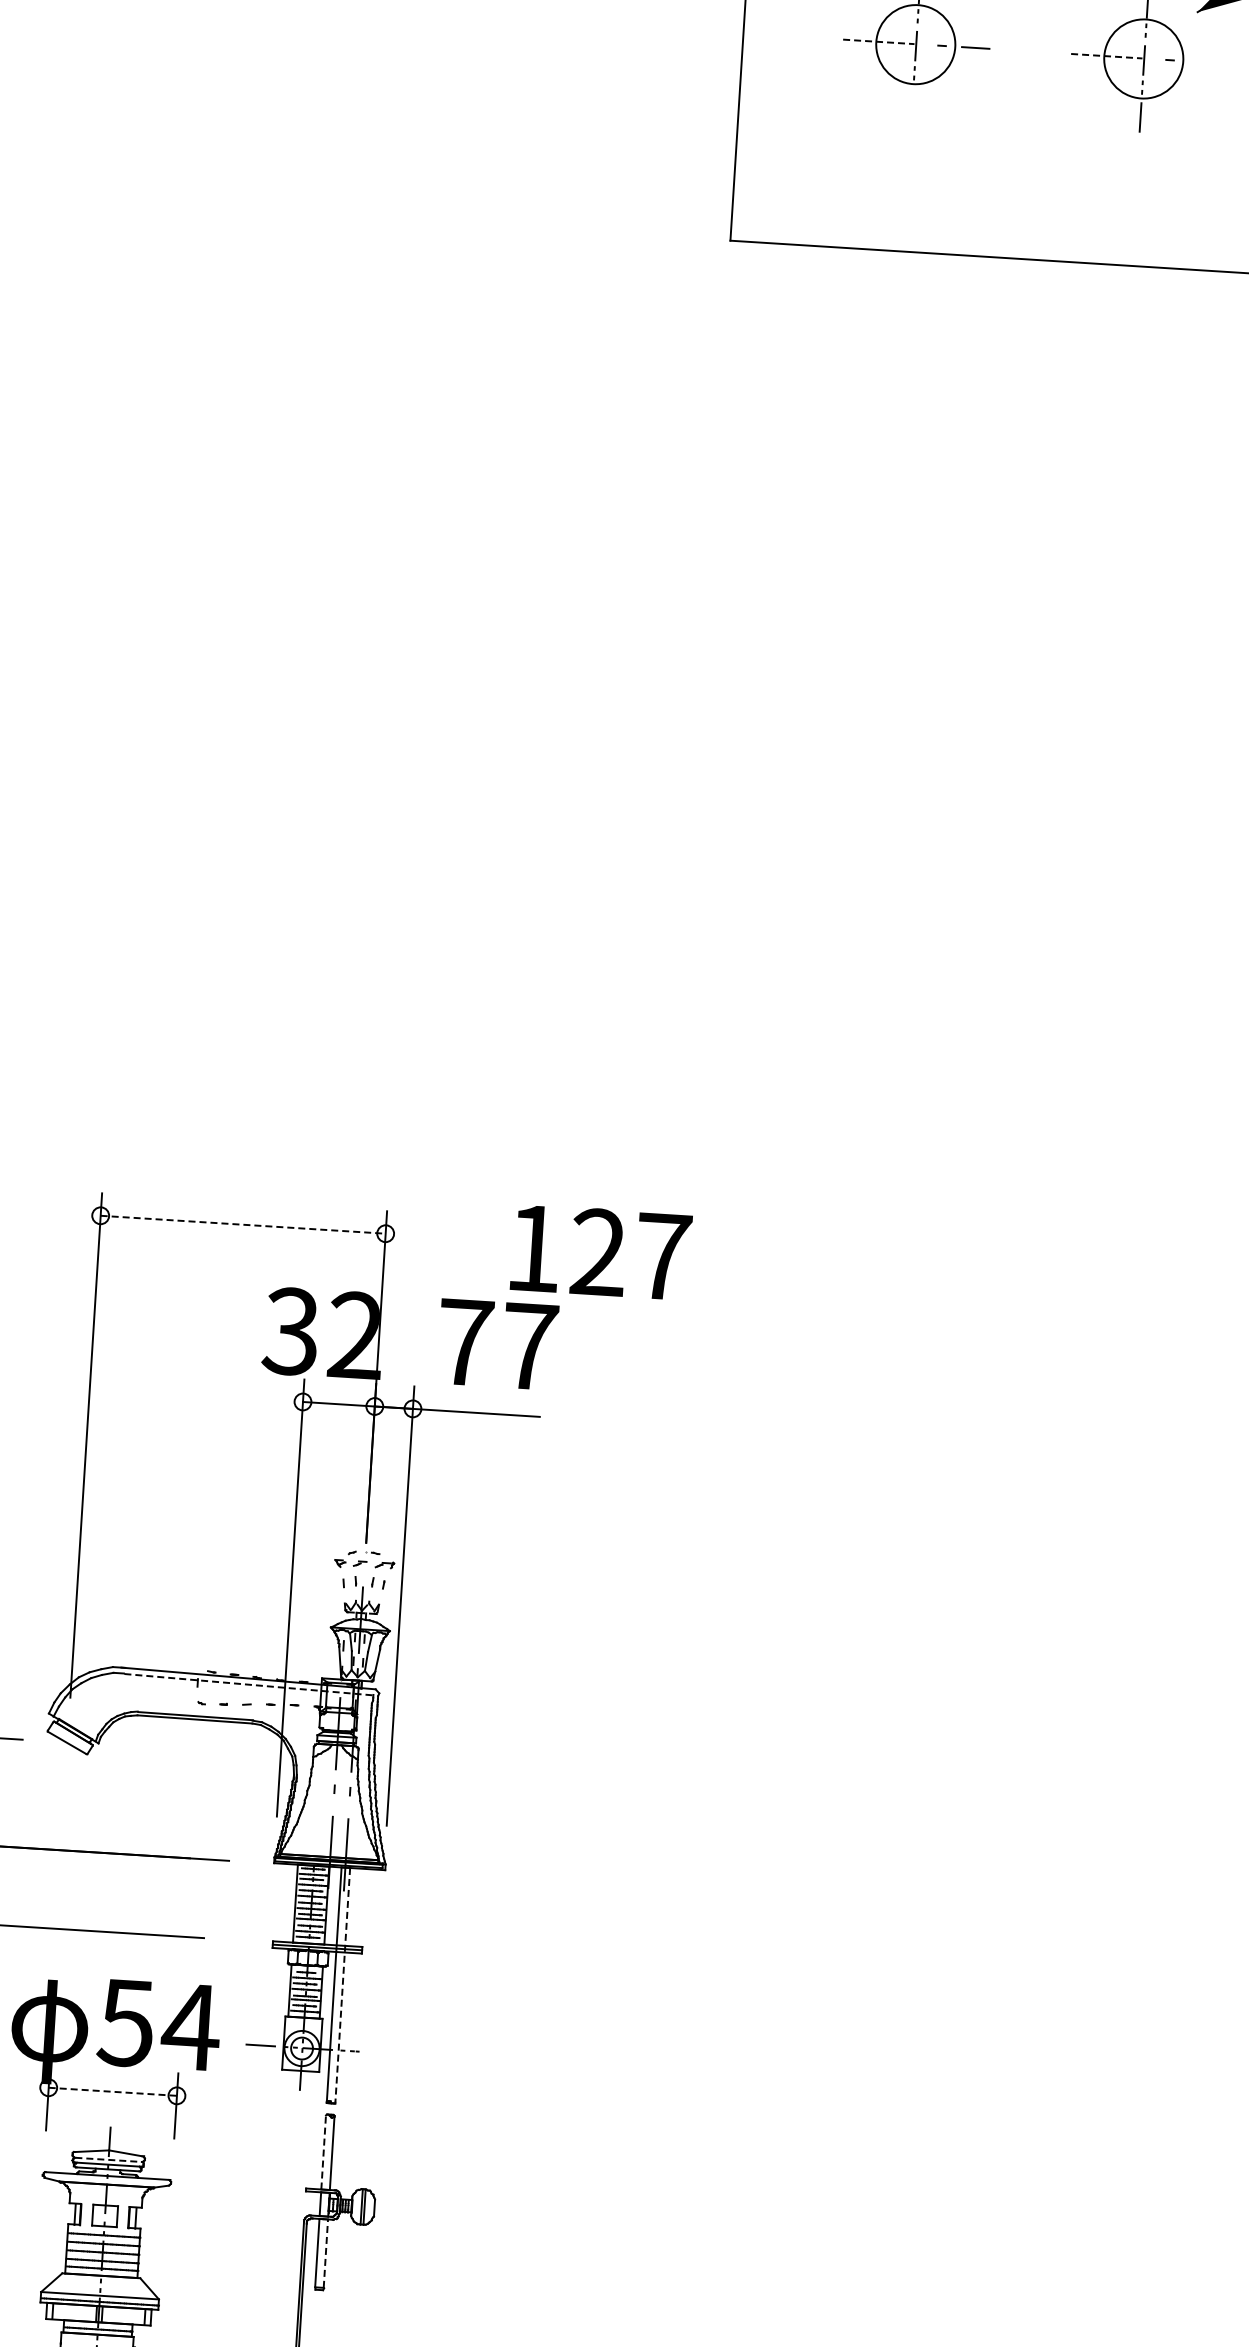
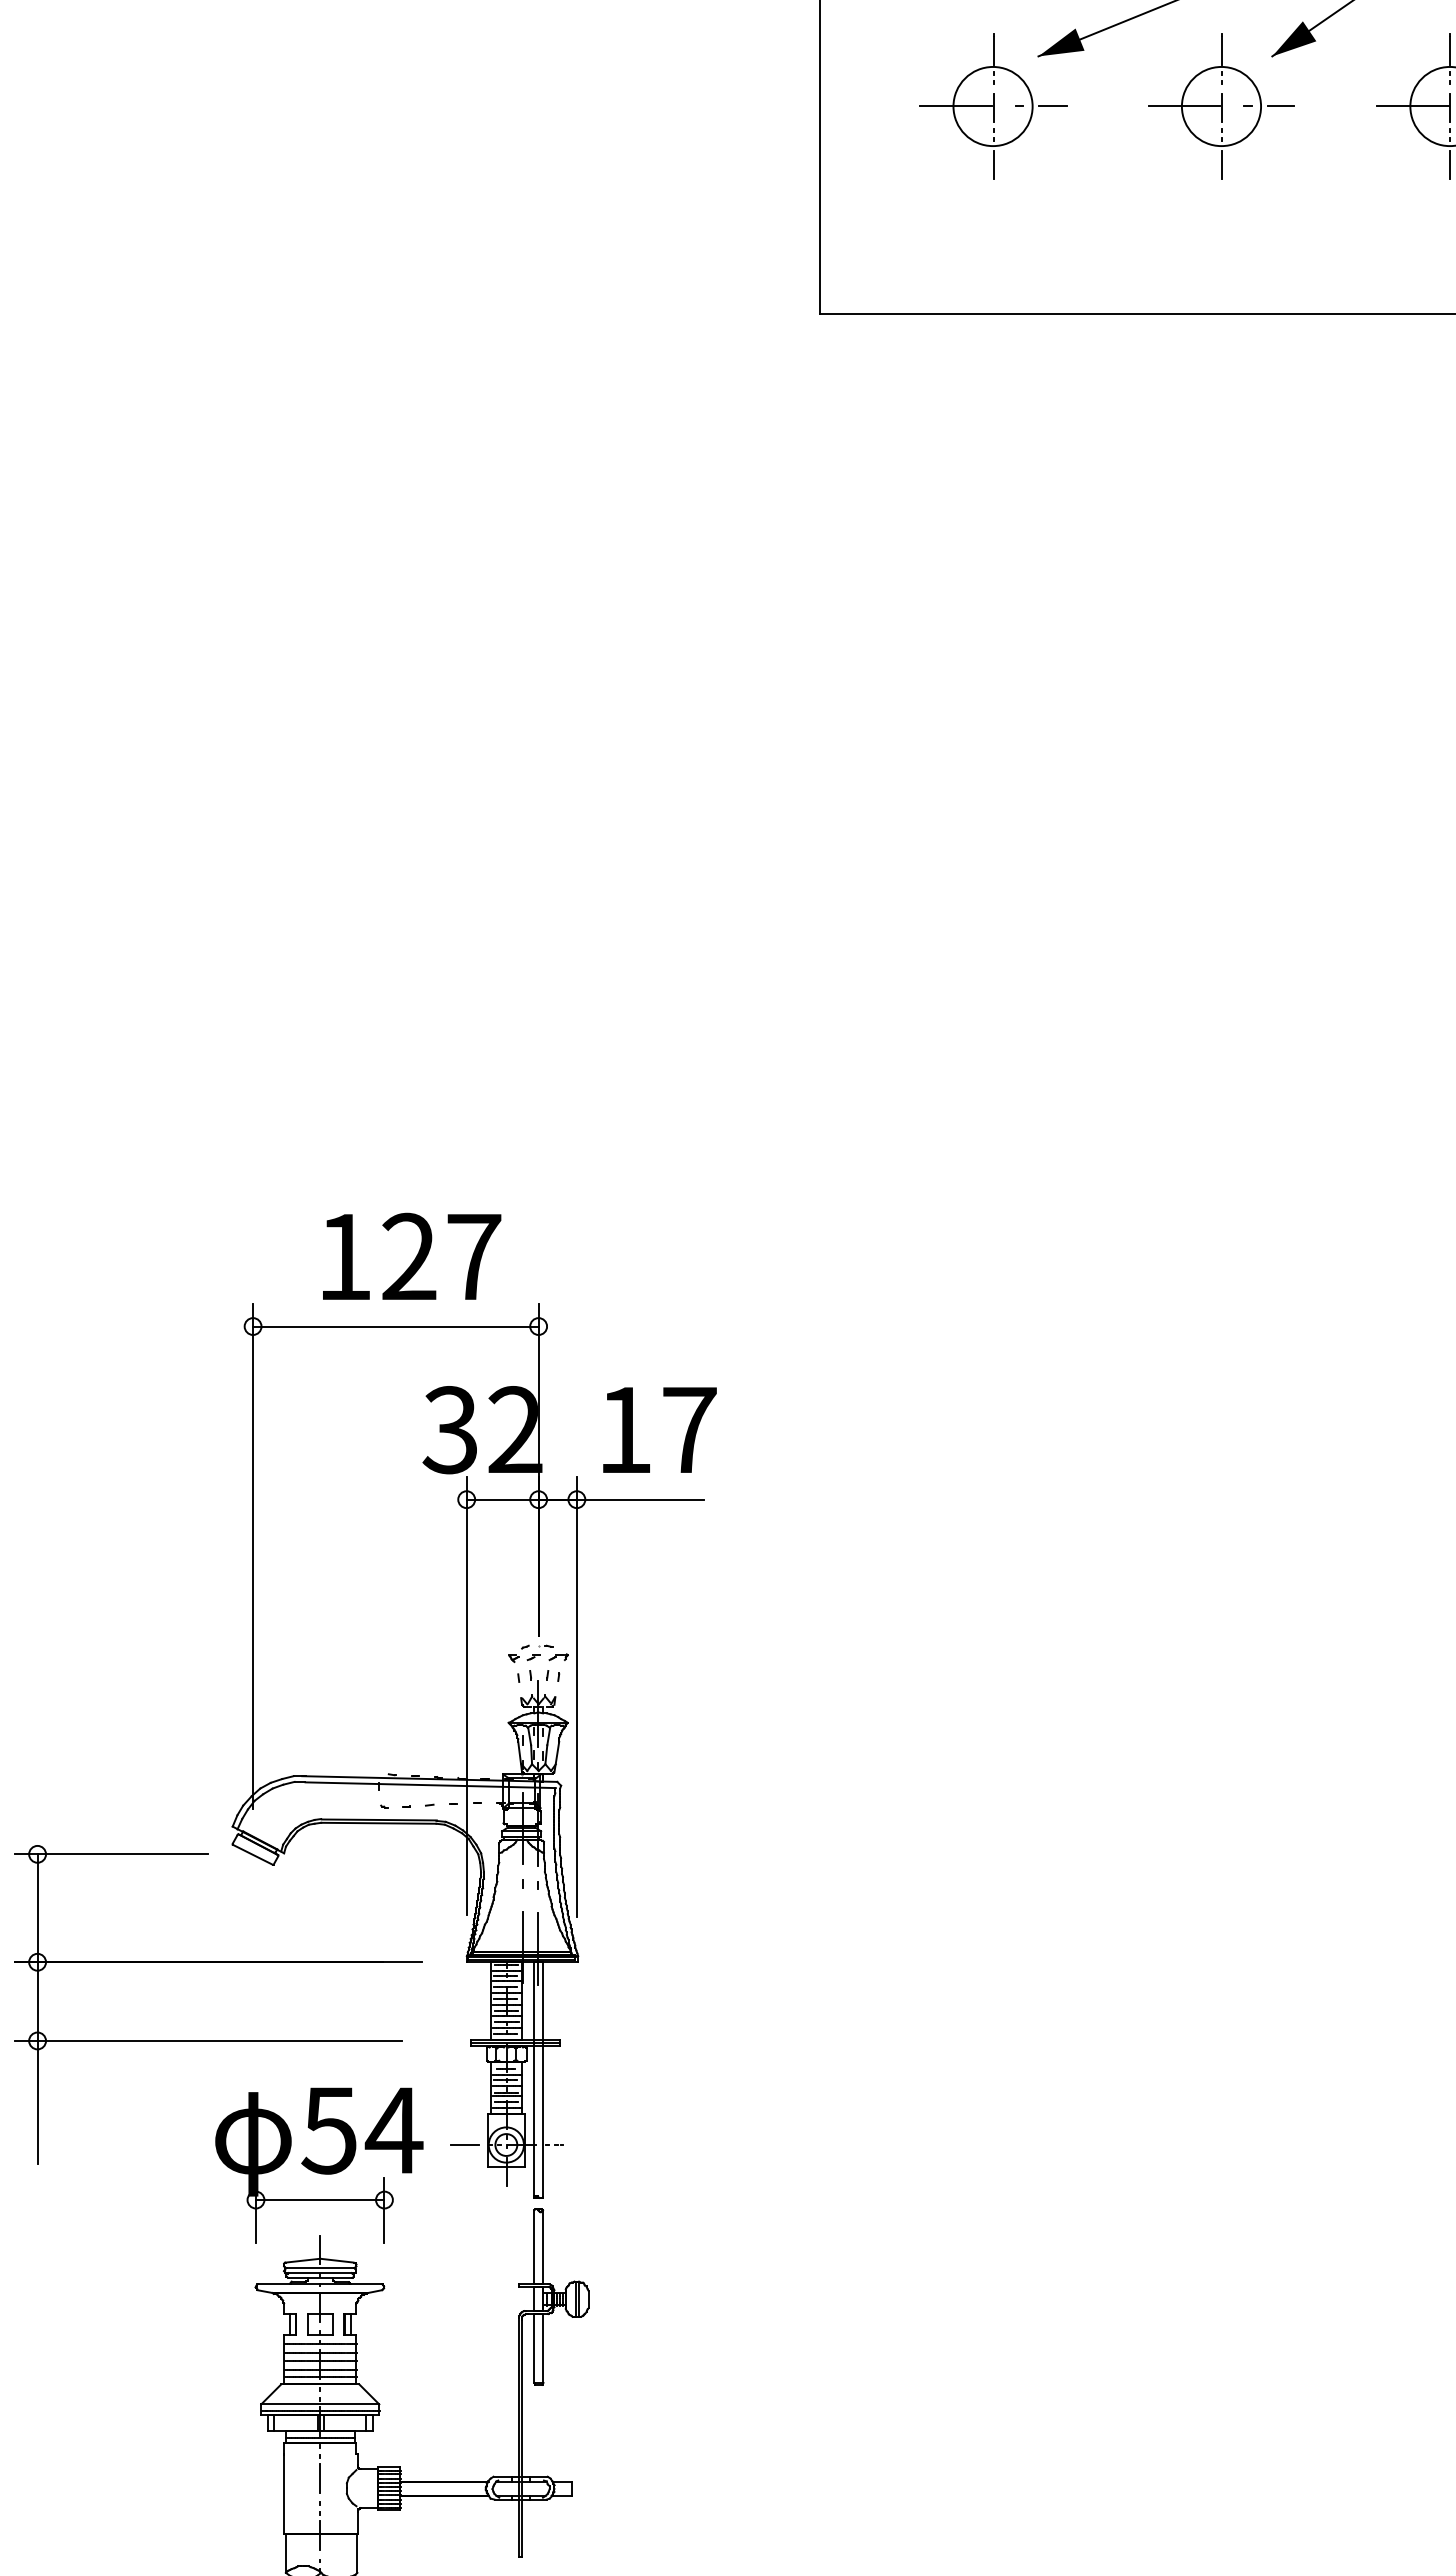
line: (878, 42) -> (955, 106), dashed -> solid
line: (1106, 56) -> (1184, 106), dashed -> solid
line: (1202, 62) -> (1280, 106), added
line: (912, 102) -> (993, 164), added
line: (242, 1224) -> (395, 1326), dashed -> solid
text: (601, 1251) -> (412, 1255), moved
text: (465, 1341) -> (625, 1429), 77 -> 17
line: (249, 1685) -> (431, 1785), dashed -> solid
line: (343, 1985) -> (543, 2079), dashed -> solid
line: (113, 2092) -> (320, 2200), dashed -> solid
line: (323, 2151) -> (534, 2246), dashed -> solid
line: (108, 2160) -> (320, 2268), dashed -> solid
line: (326, 2252) -> (543, 2347), dashed -> solid

